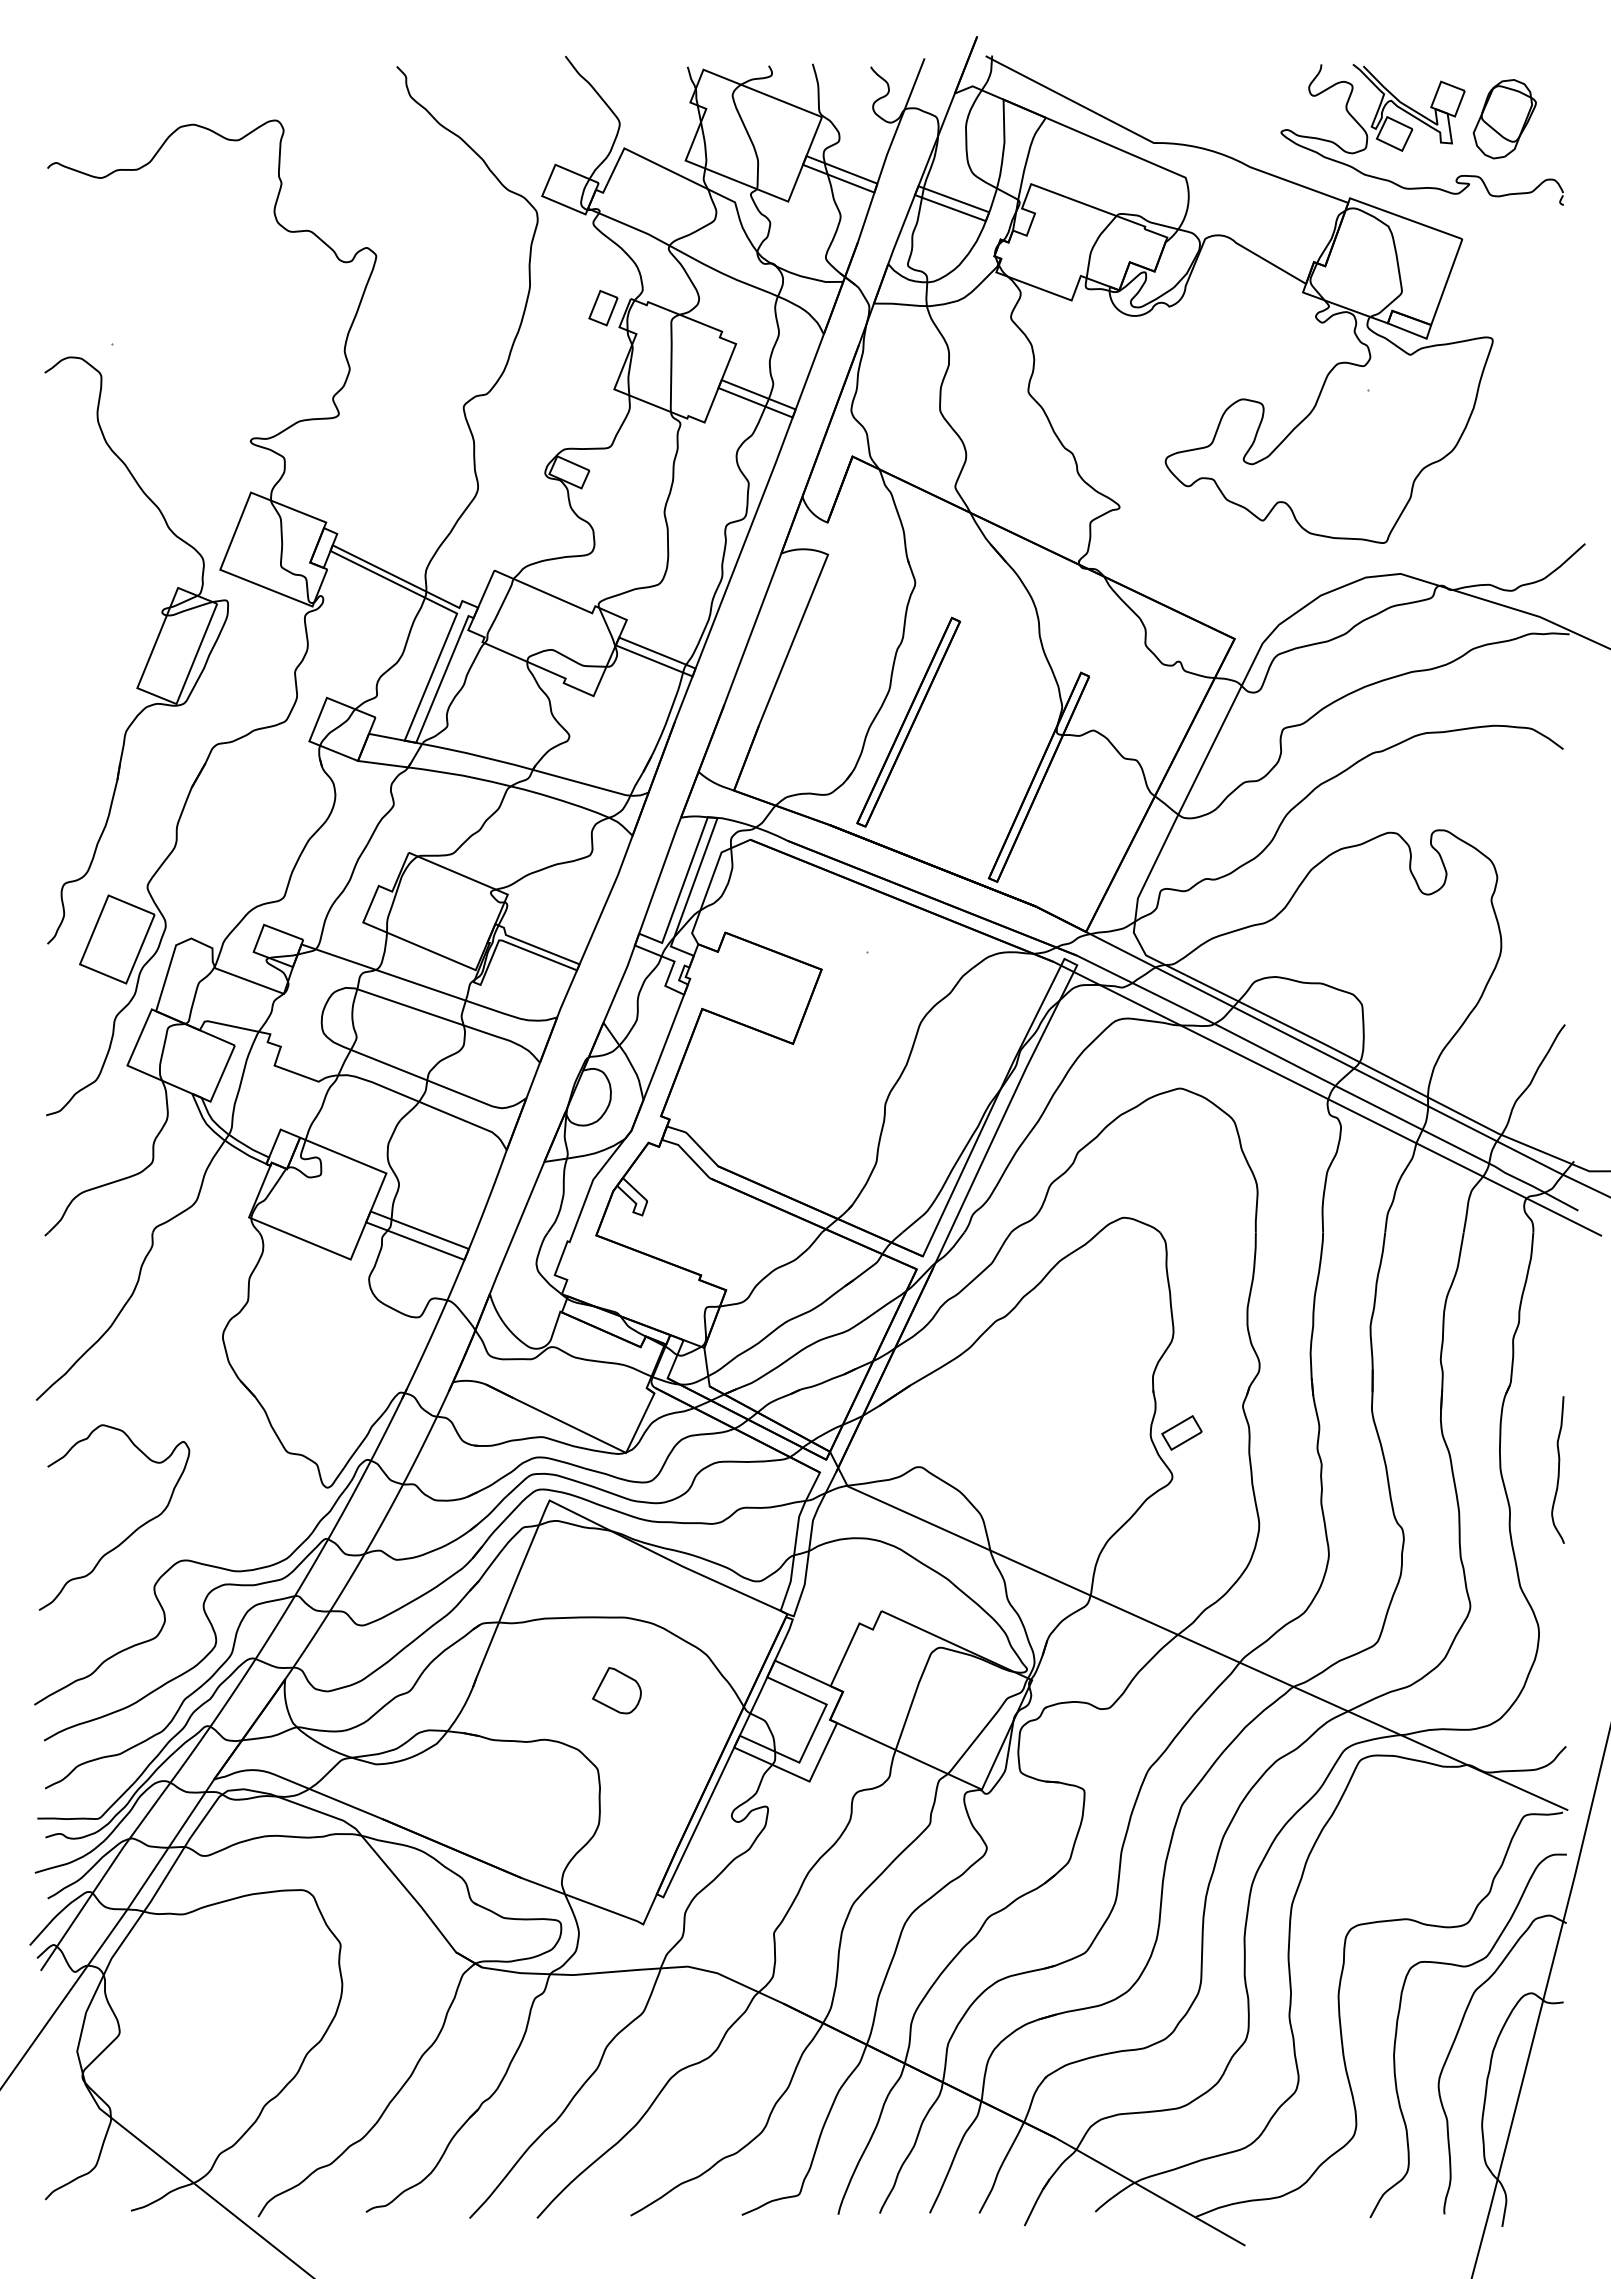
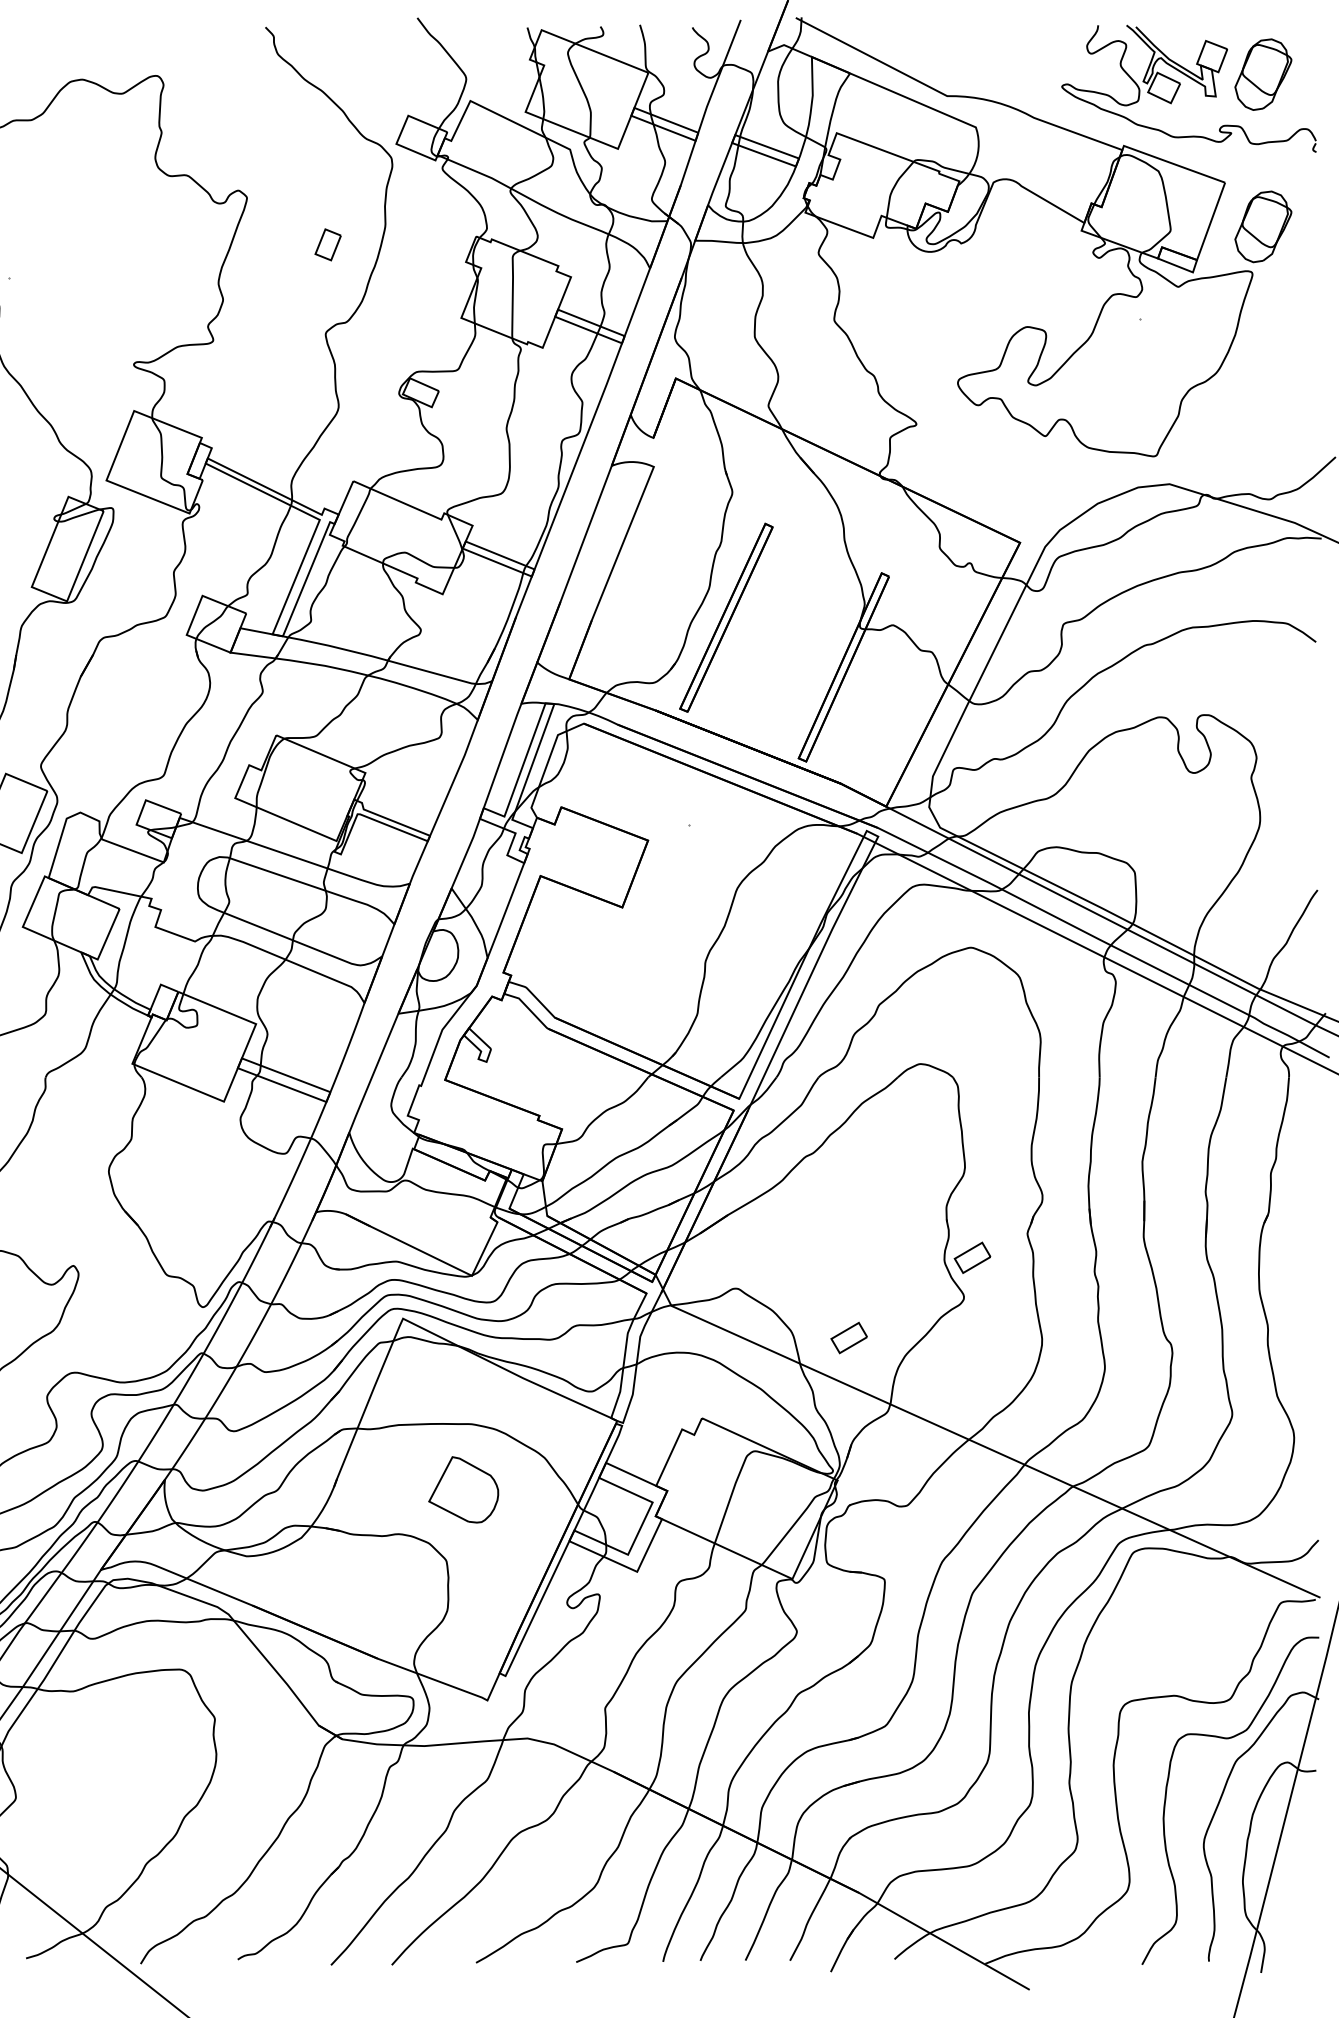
part: (1504, 288) -> (1263, 227), added
part: (603, 308) -> (328, 245), moved
curve: (1558, 1469) -> (1311, 1290), removed
part: (1044, 1521) -> (848, 1337), added
part: (616, 1690) -> (463, 1489), size x1.6

